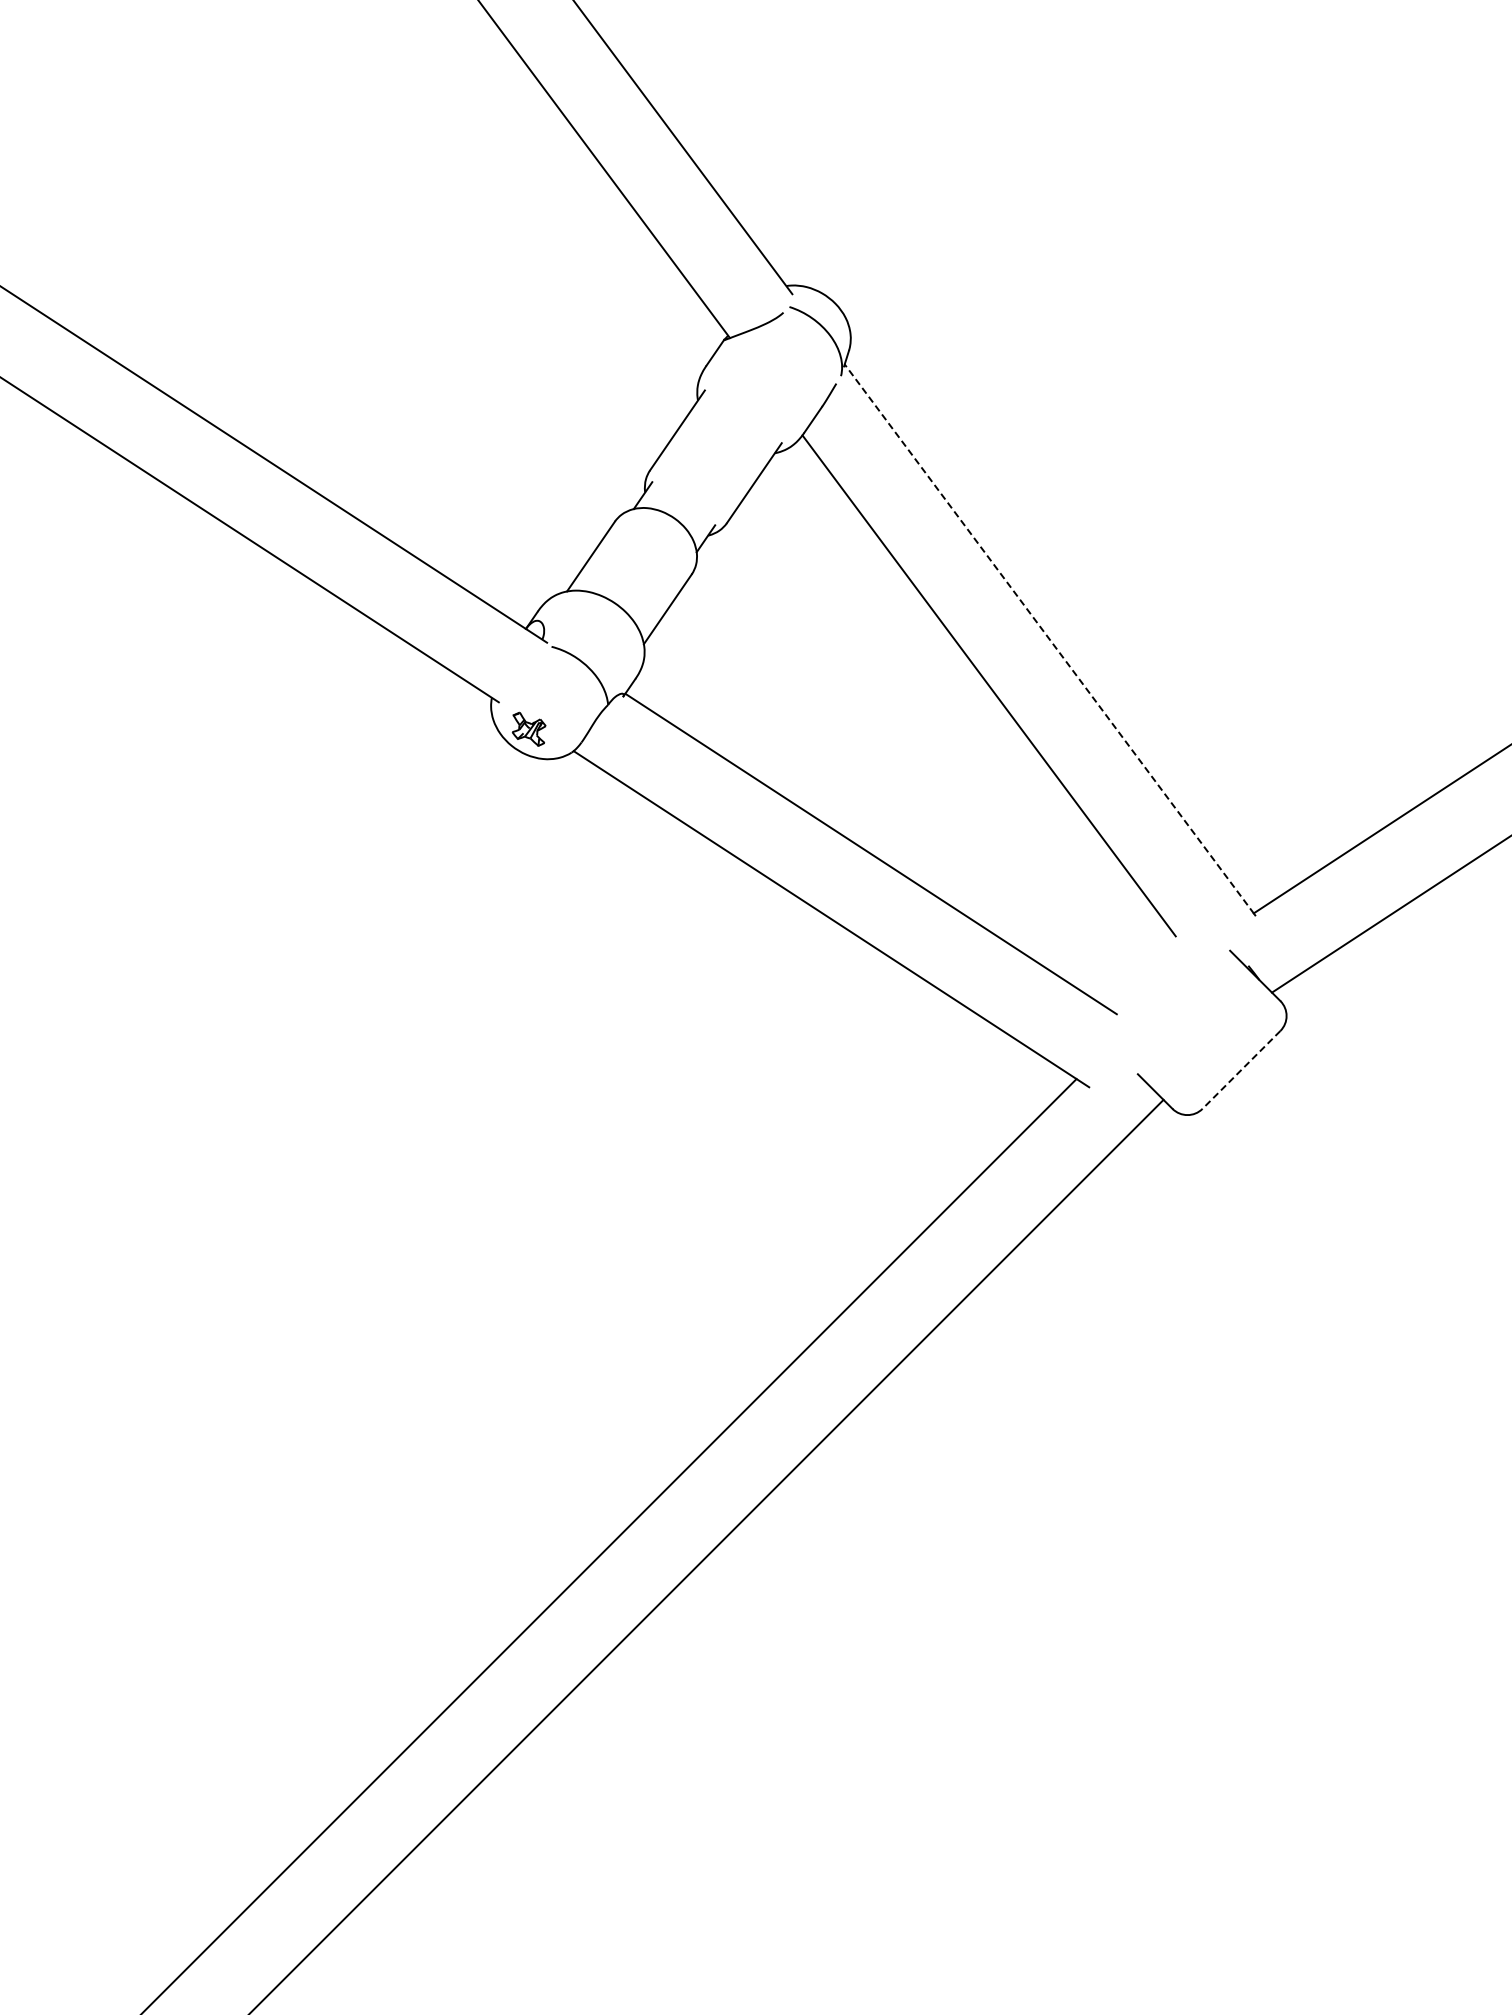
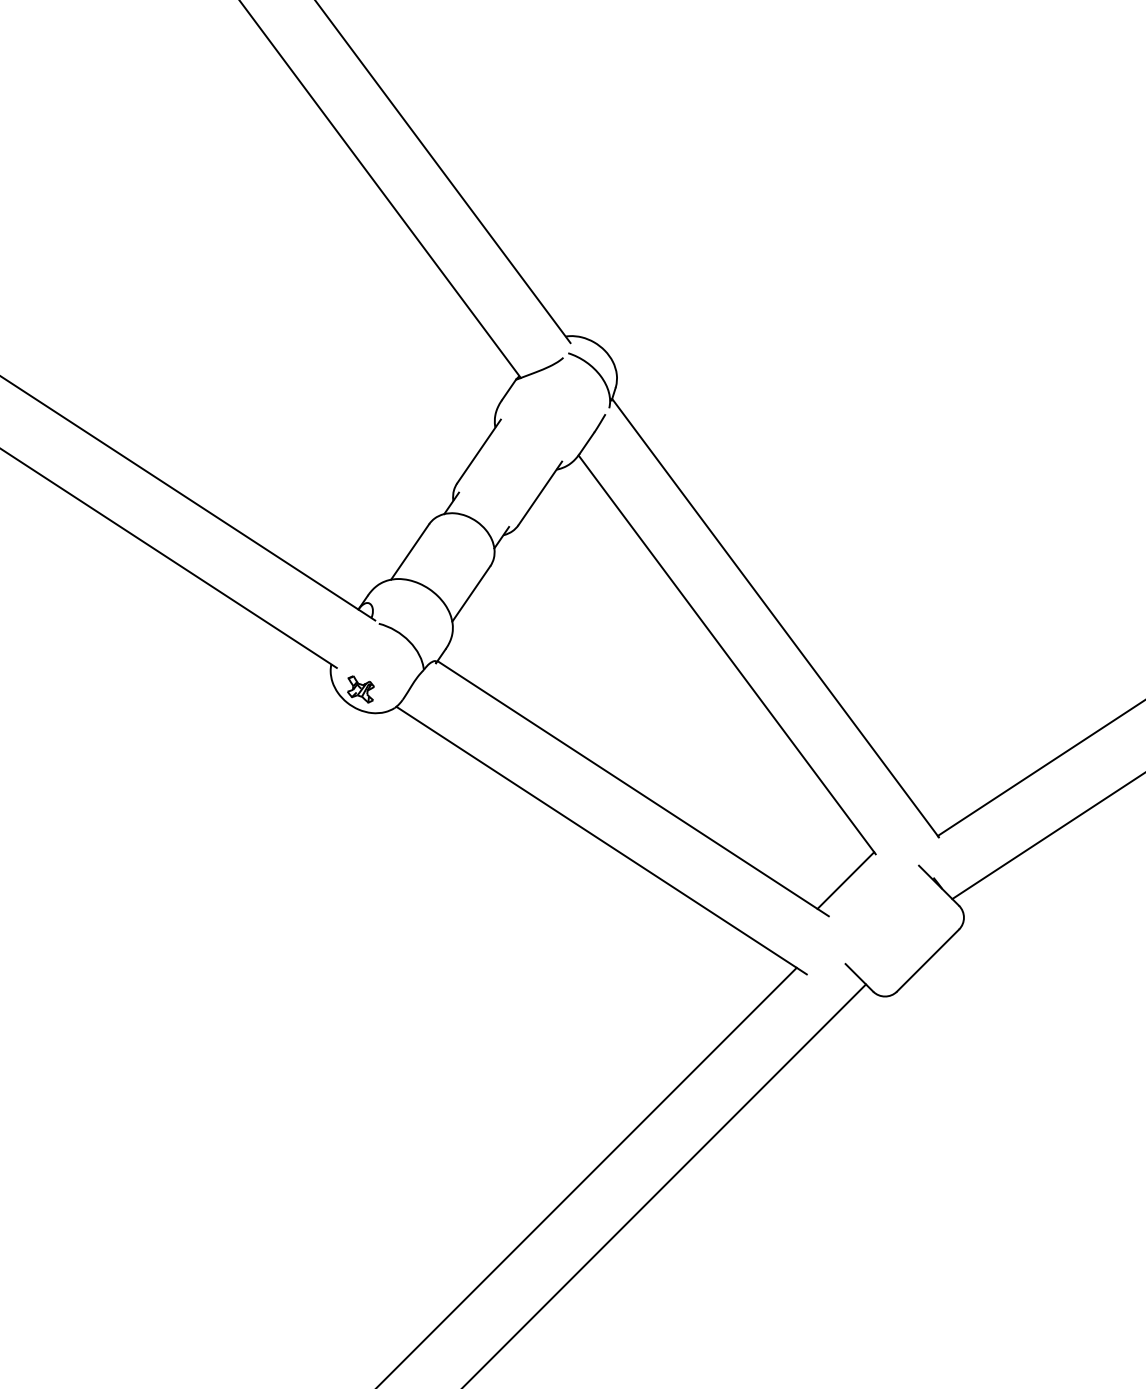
line: (1049, 639) -> (775, 617), dashed -> solid
line: (1137, 969) -> (845, 880), added
line: (1241, 1070) -> (928, 961), dashed -> solid

